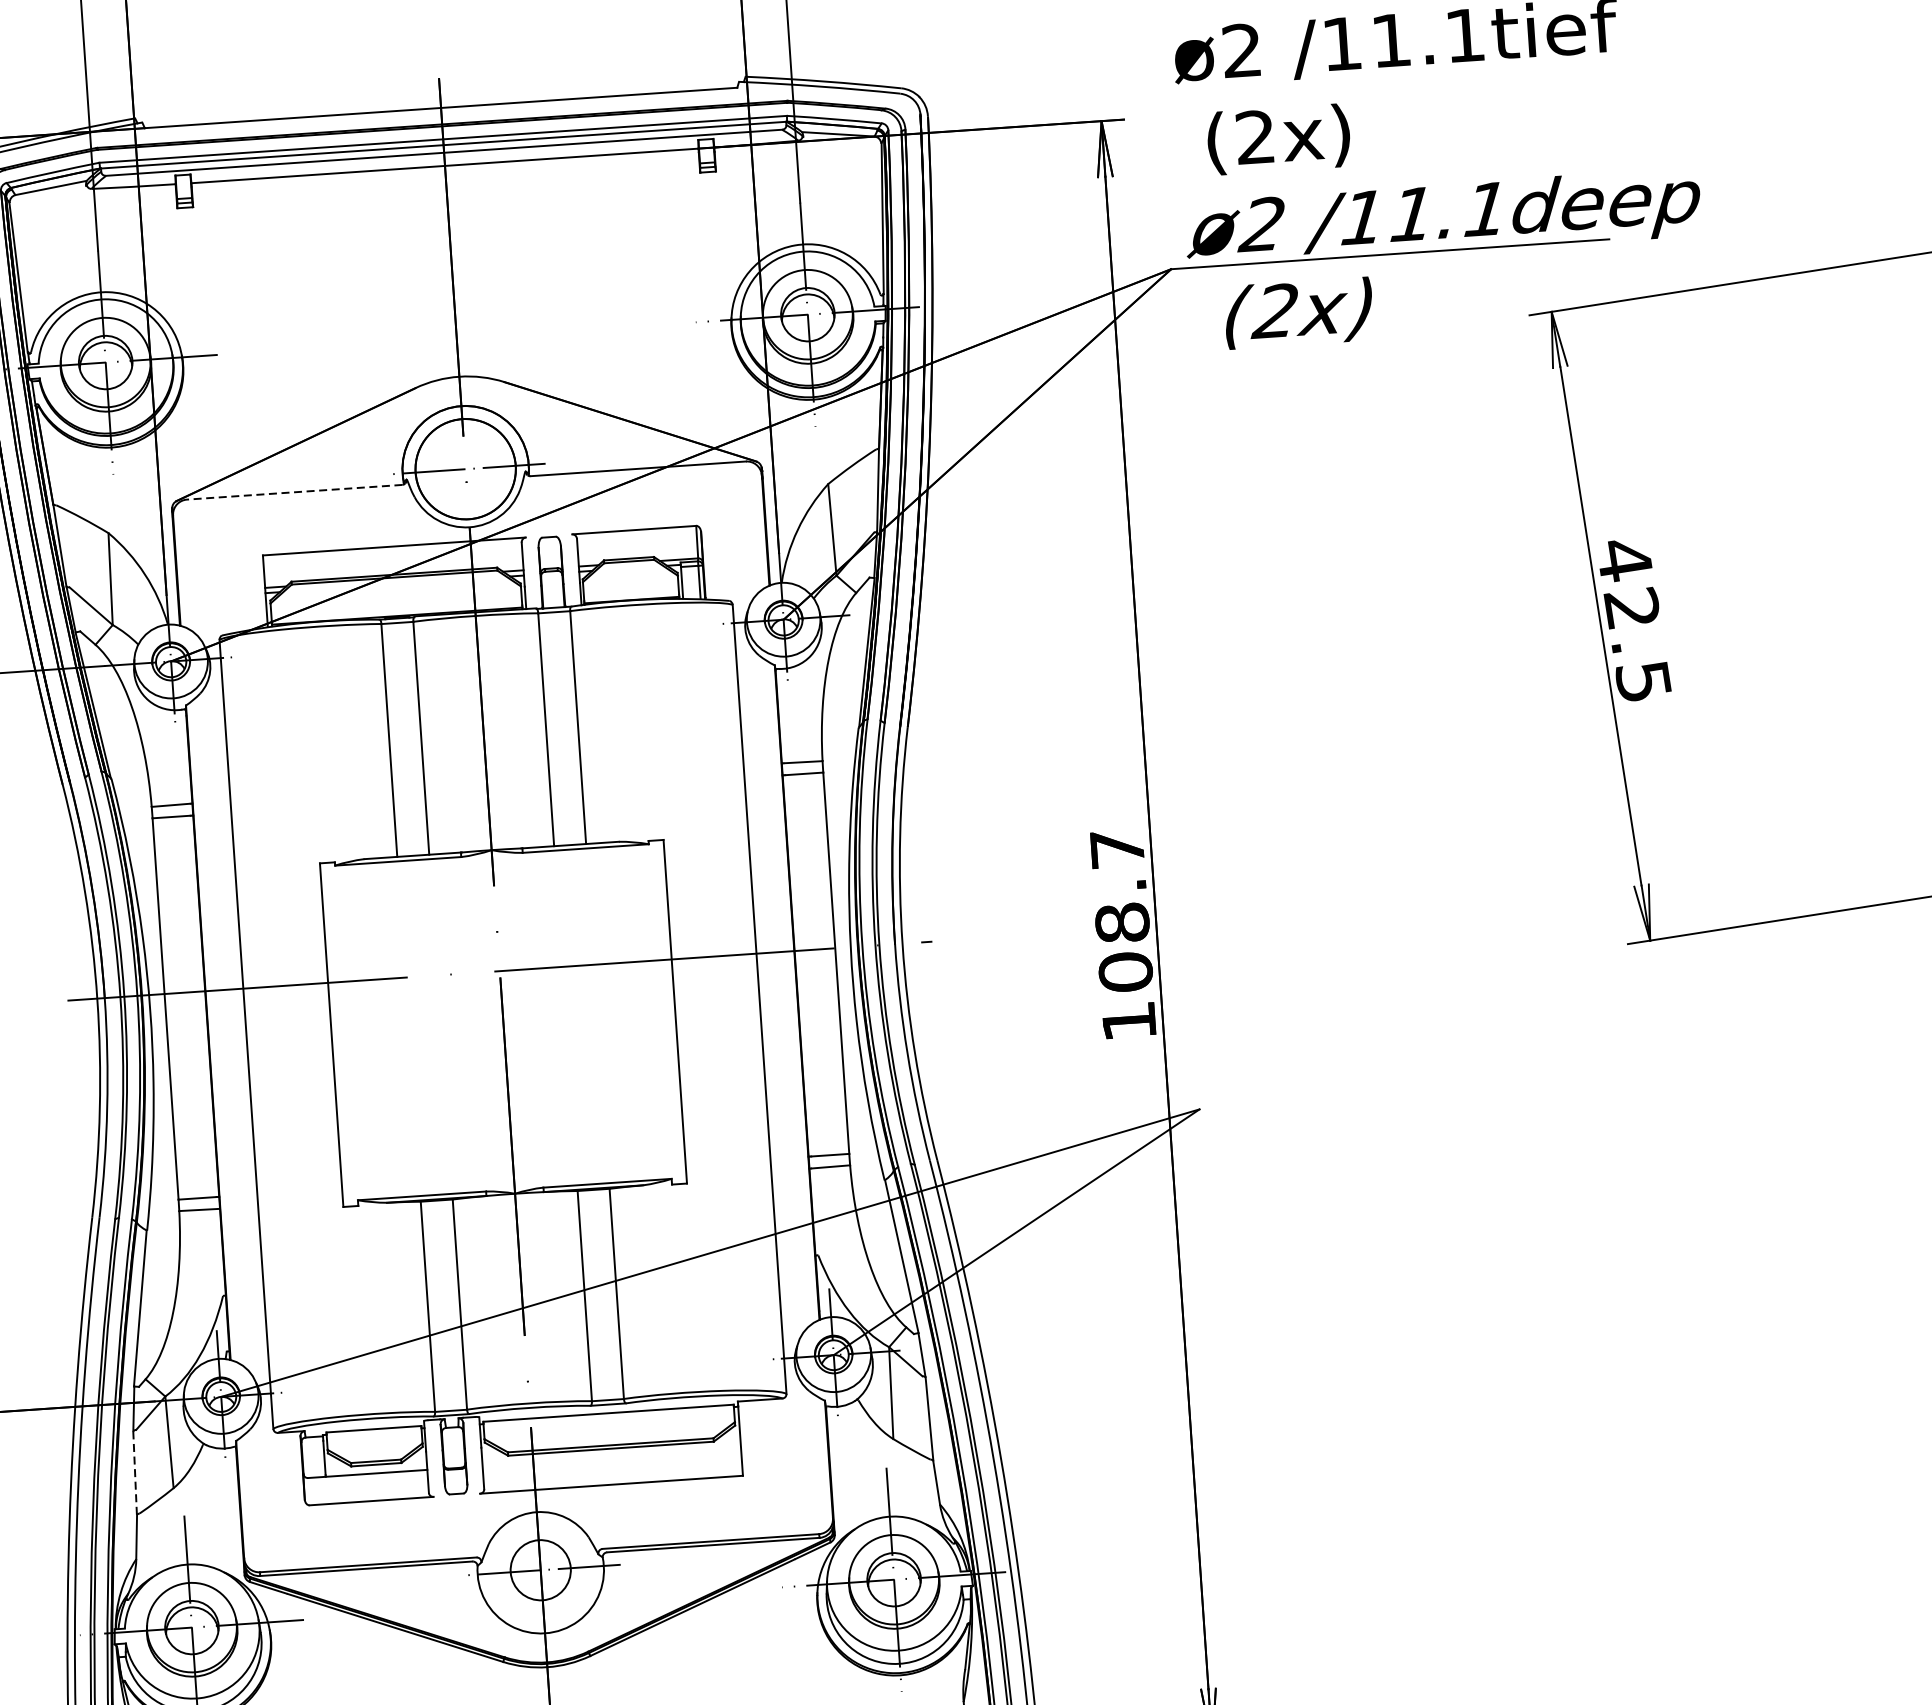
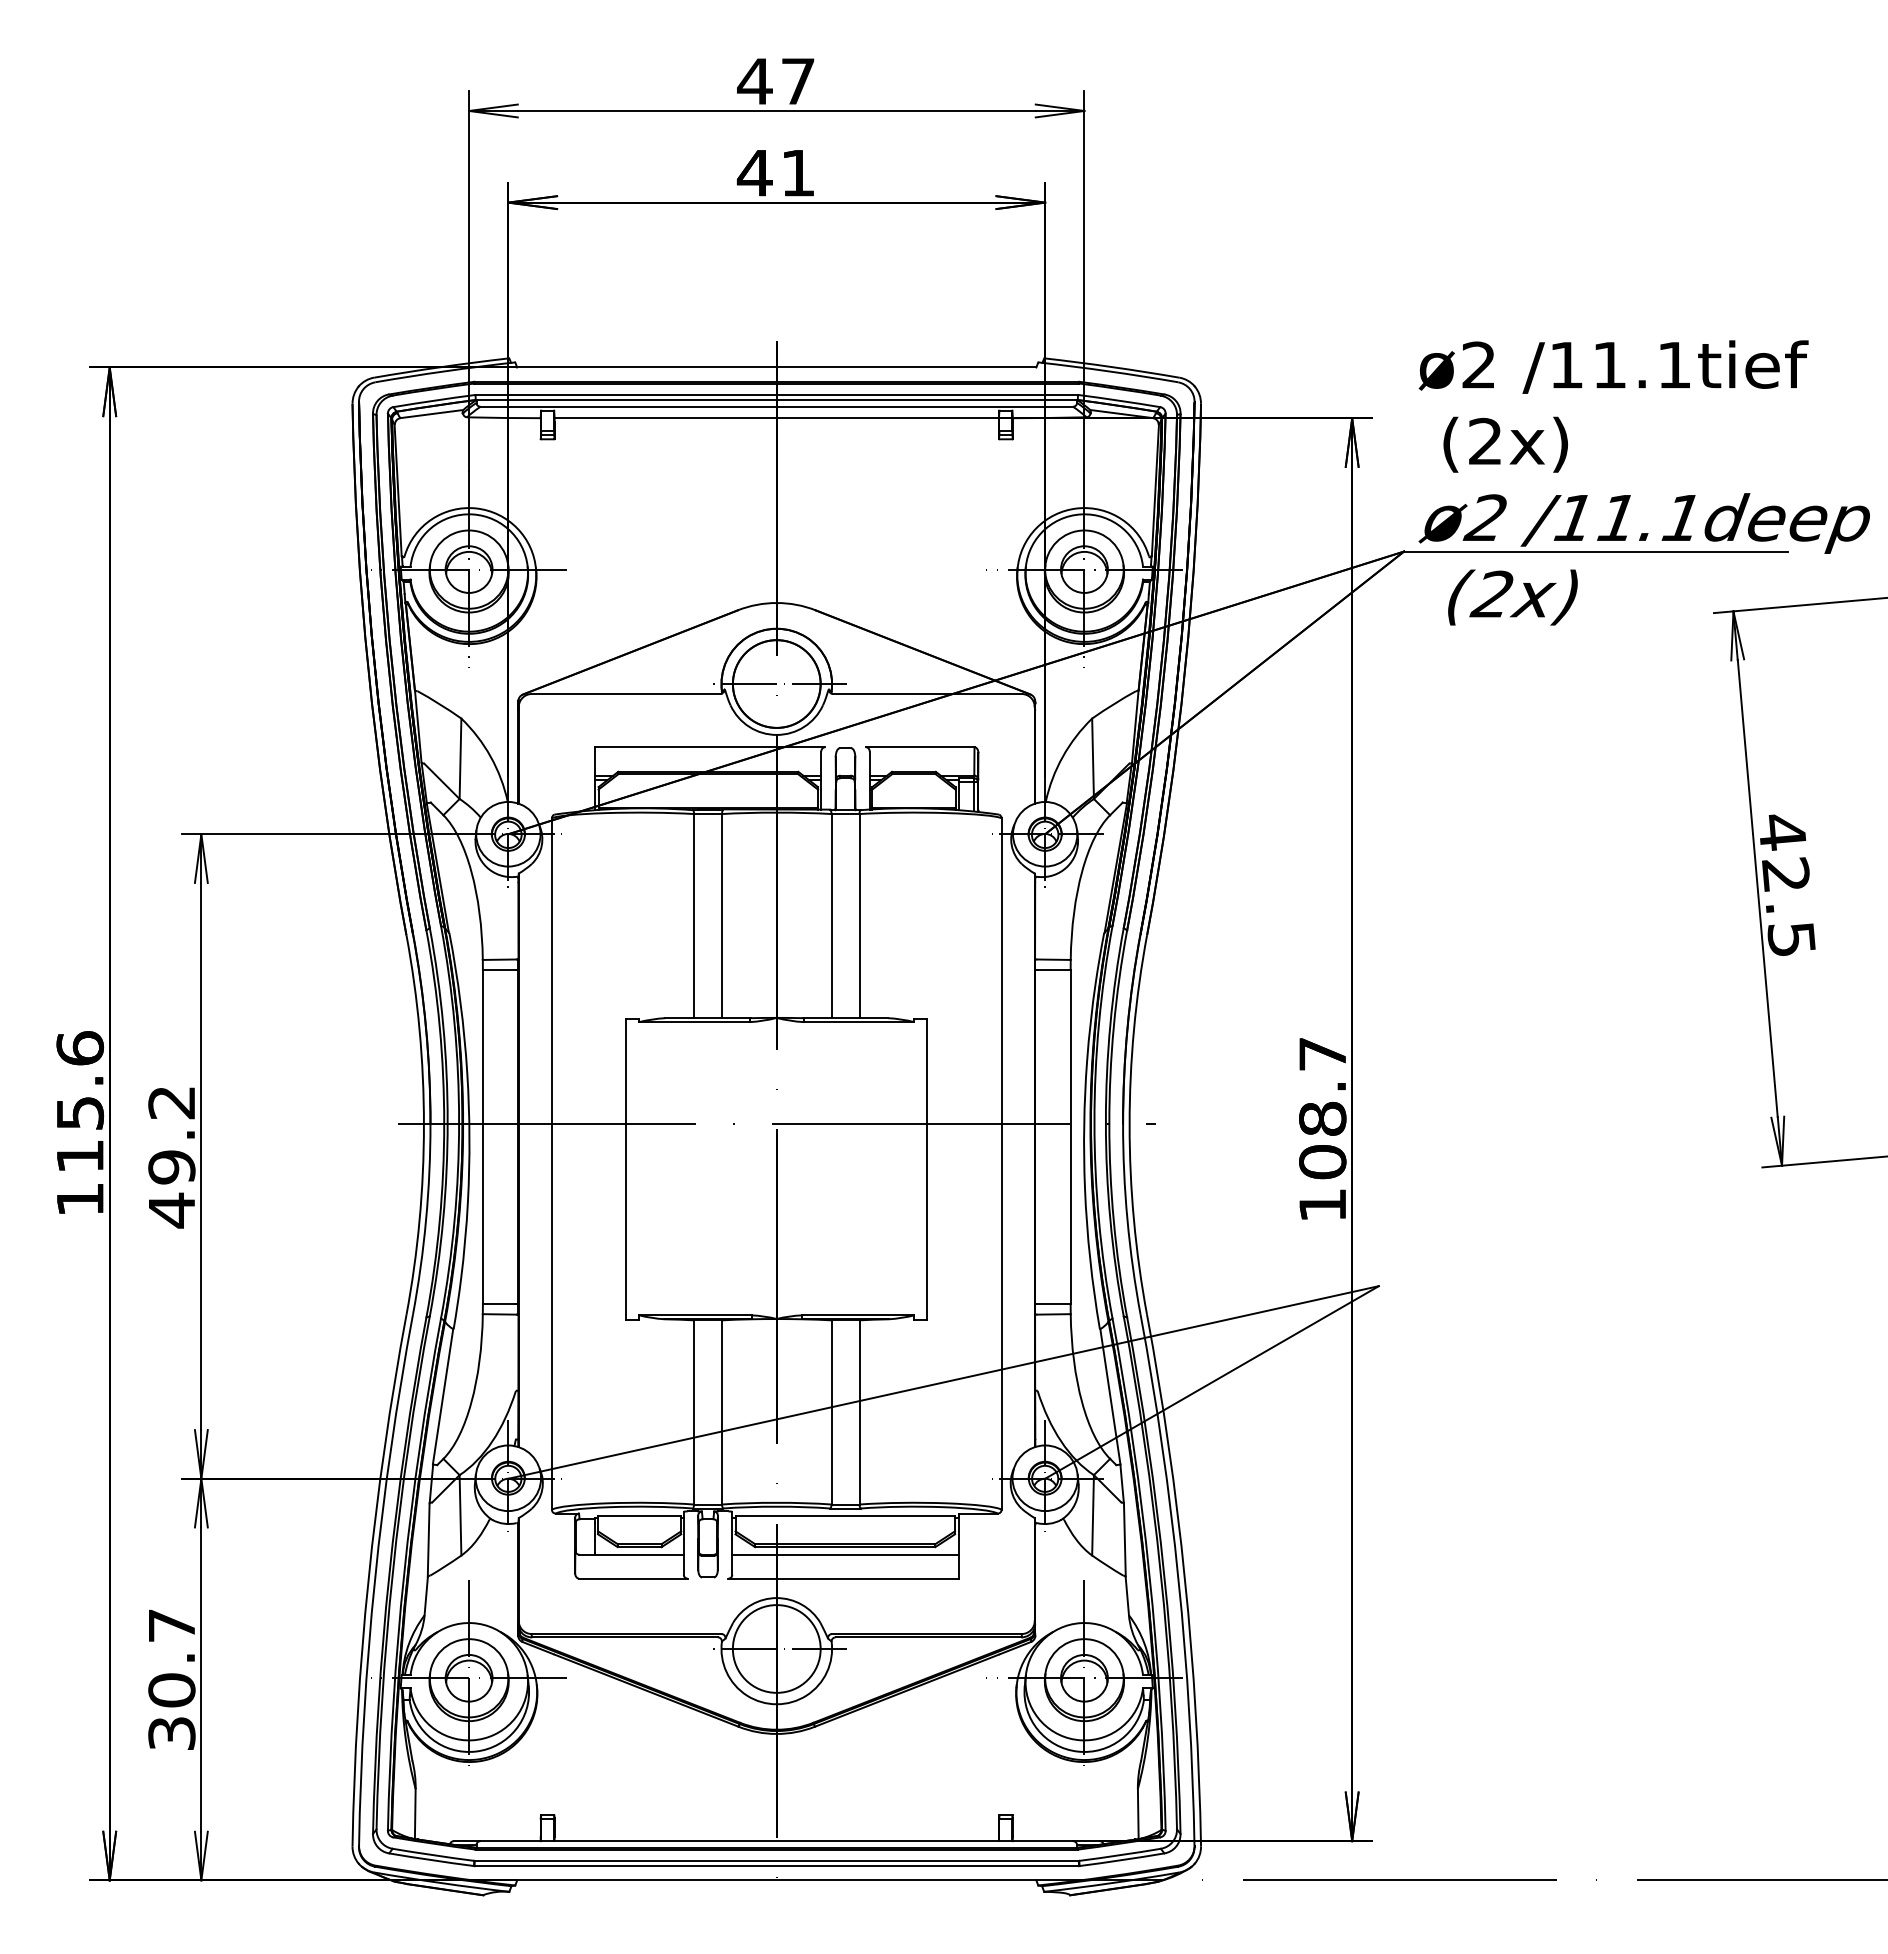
line: (293, 492) -> (625, 694), dashed -> solid
line: (611, 1457) -> (845, 1554), added
line: (134, 1473) -> (428, 1540), dashed -> solid
circle: (540, 1569) -> (776, 1648), size x1.67

